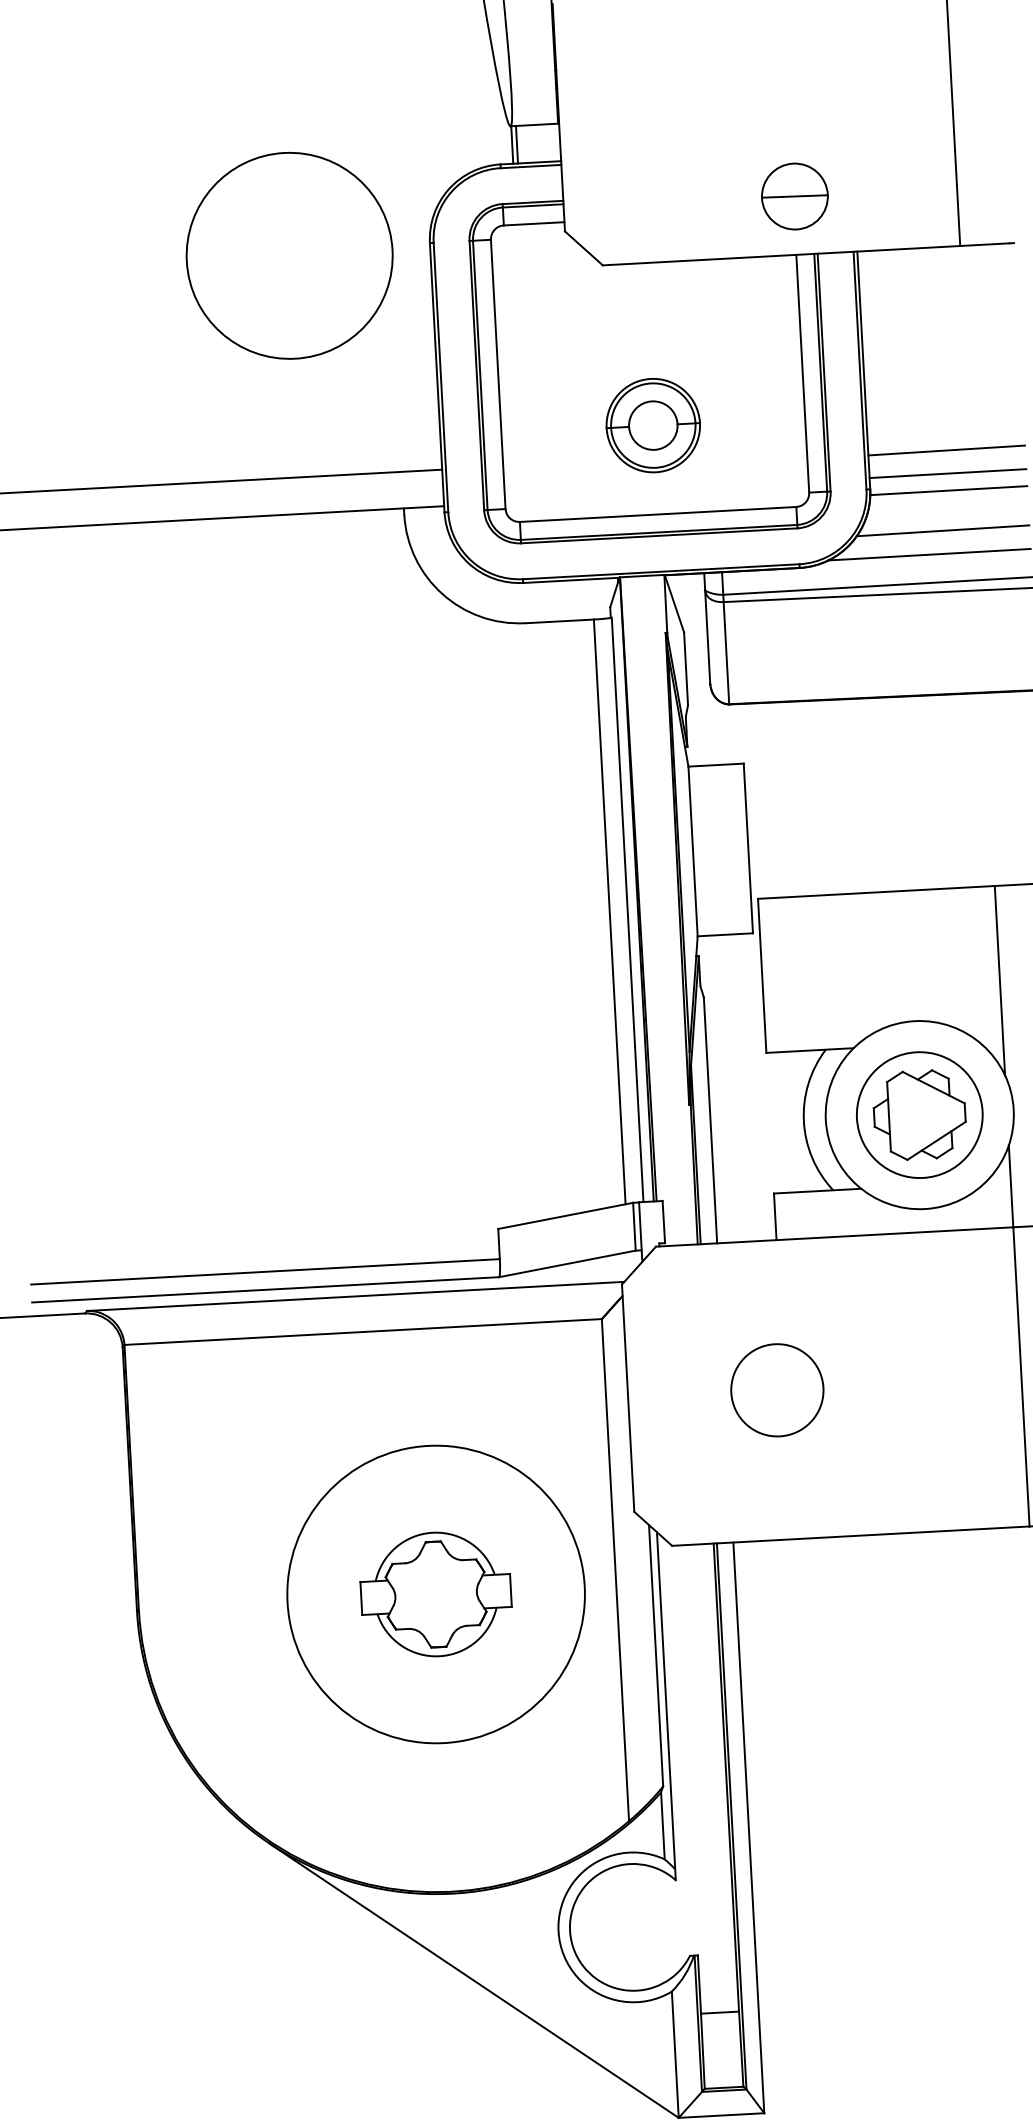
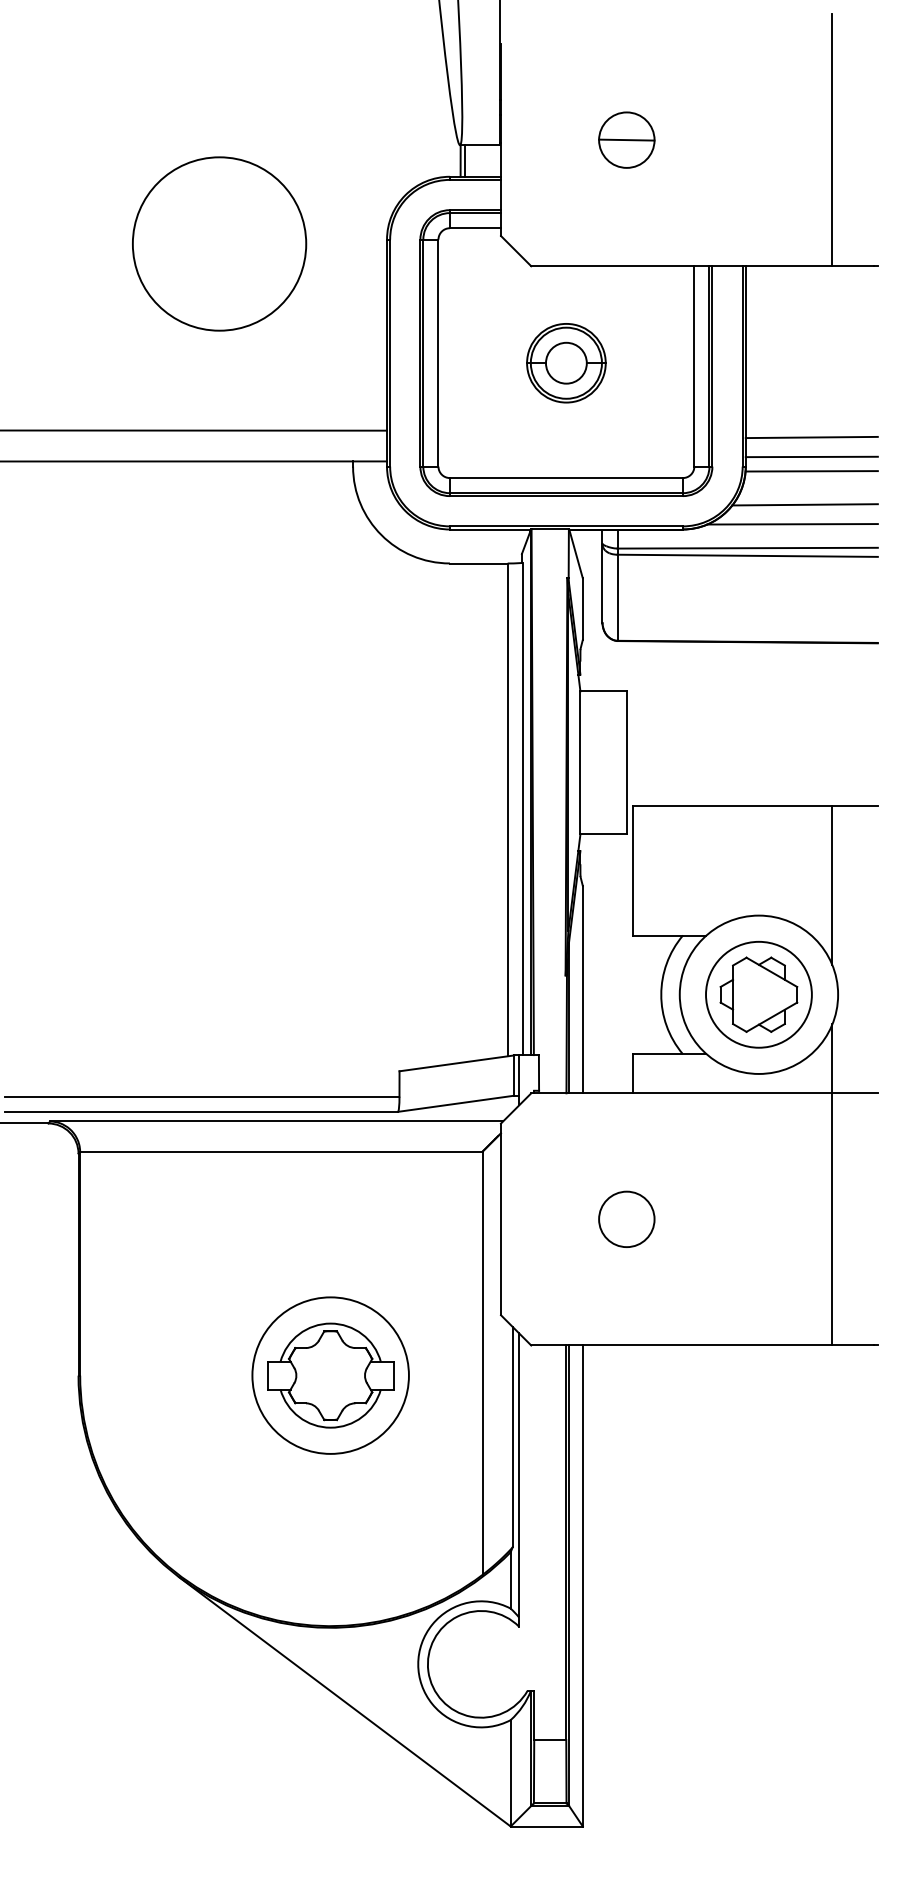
part: (794, 195) -> (626, 139), moved
circle: (289, 255) -> (219, 243), moved
part: (653, 425) -> (566, 363), moved
circle: (777, 1389) -> (626, 1218), size x0.71
circle: (435, 1594) -> (330, 1375), size x0.62

